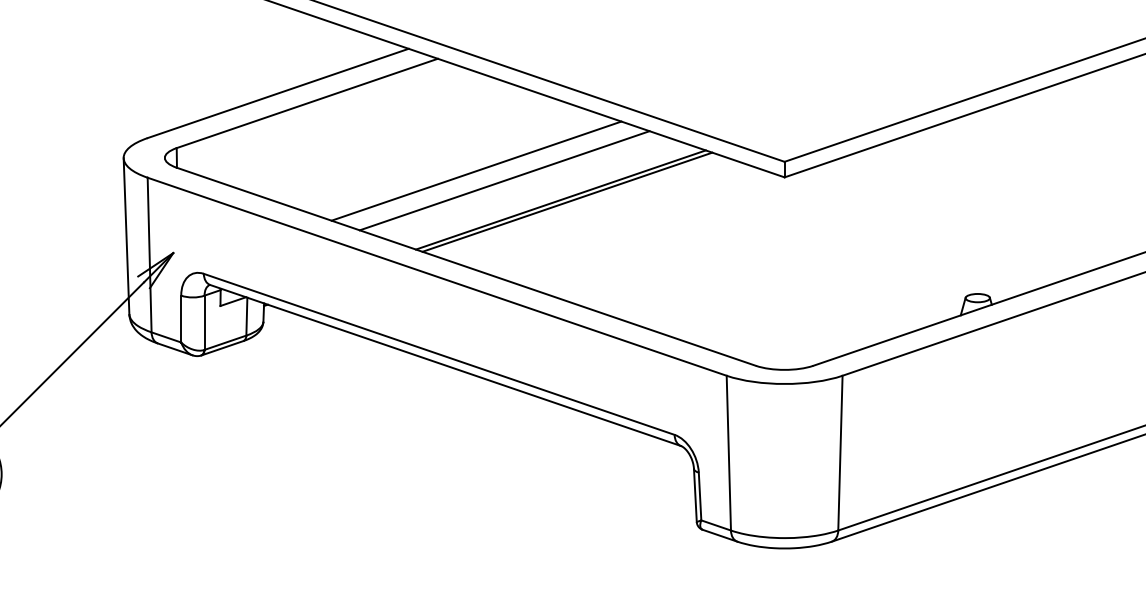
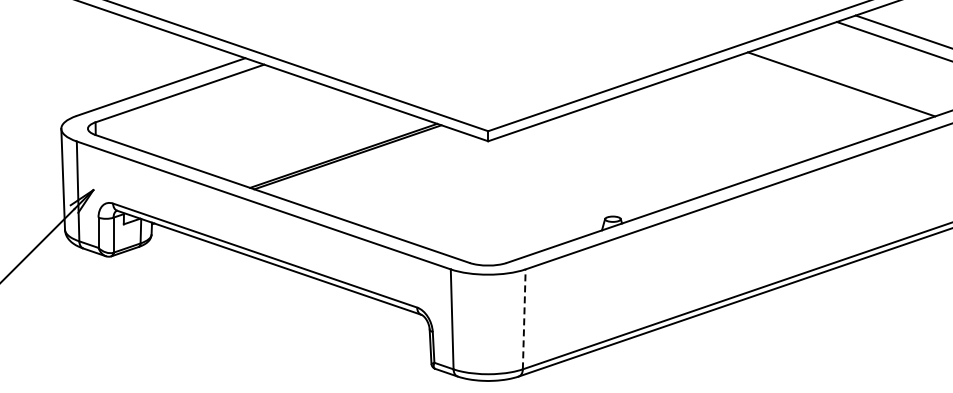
line: (475, 171) -> (288, 137), removed
line: (504, 180) -> (307, 143), removed
line: (840, 453) -> (524, 319), solid -> dashed

